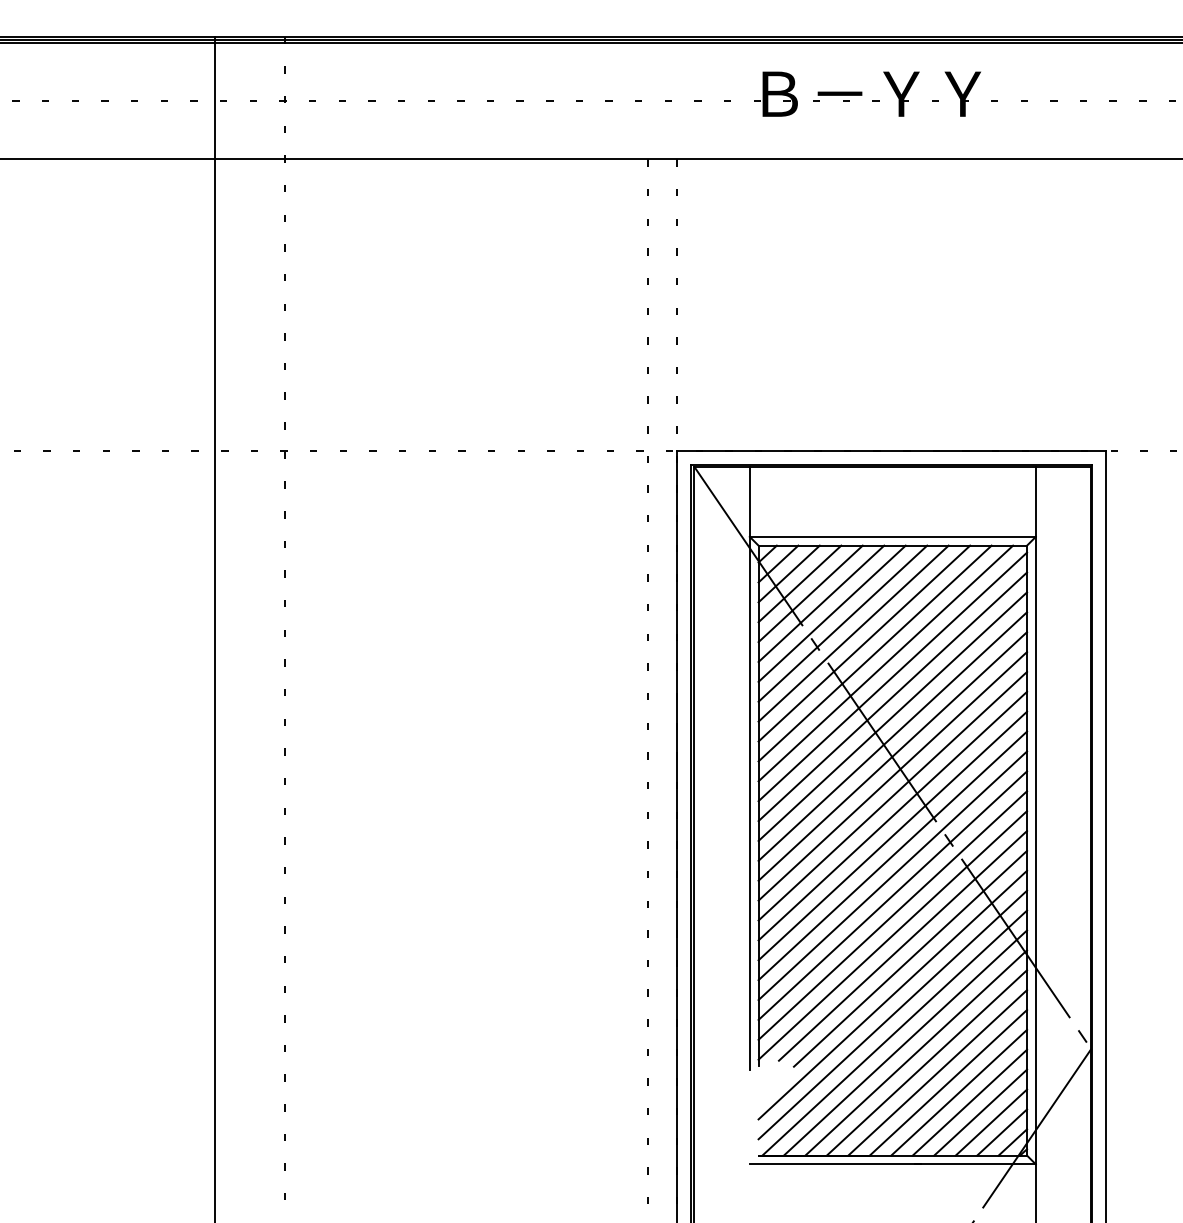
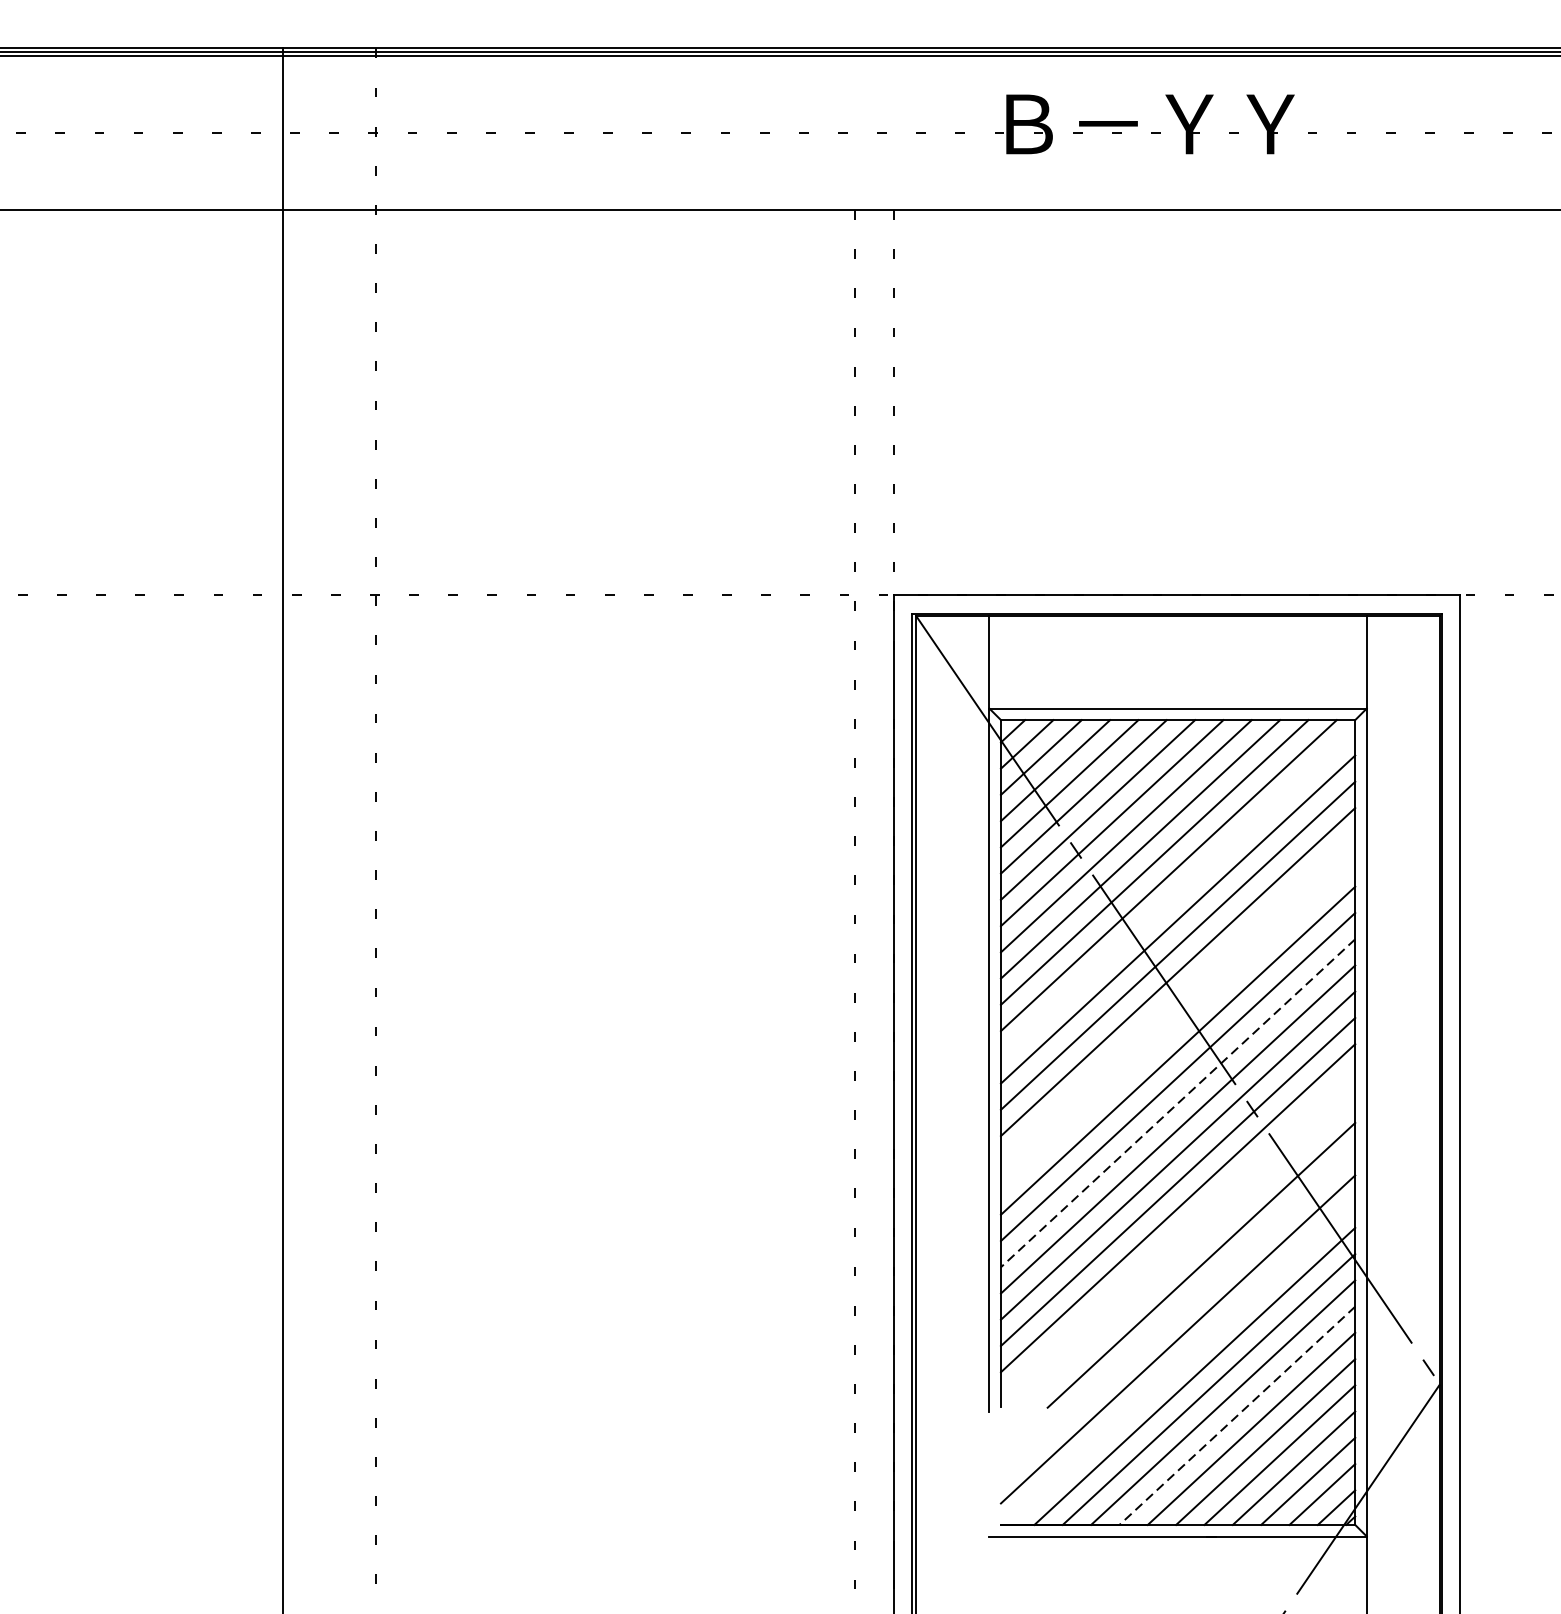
line: (892, 676) -> (1177, 892), removed
line: (892, 756) -> (1177, 998), removed
line: (892, 776) -> (1177, 1024), removed
line: (892, 836) -> (1177, 1103), solid -> dashed
line: (892, 935) -> (1177, 1234), removed
line: (902, 945) -> (1190, 1247), removed
line: (892, 994) -> (1177, 1312), removed
line: (894, 1032) -> (1180, 1362), removed
line: (937, 1072) -> (1237, 1415), solid -> dashed

